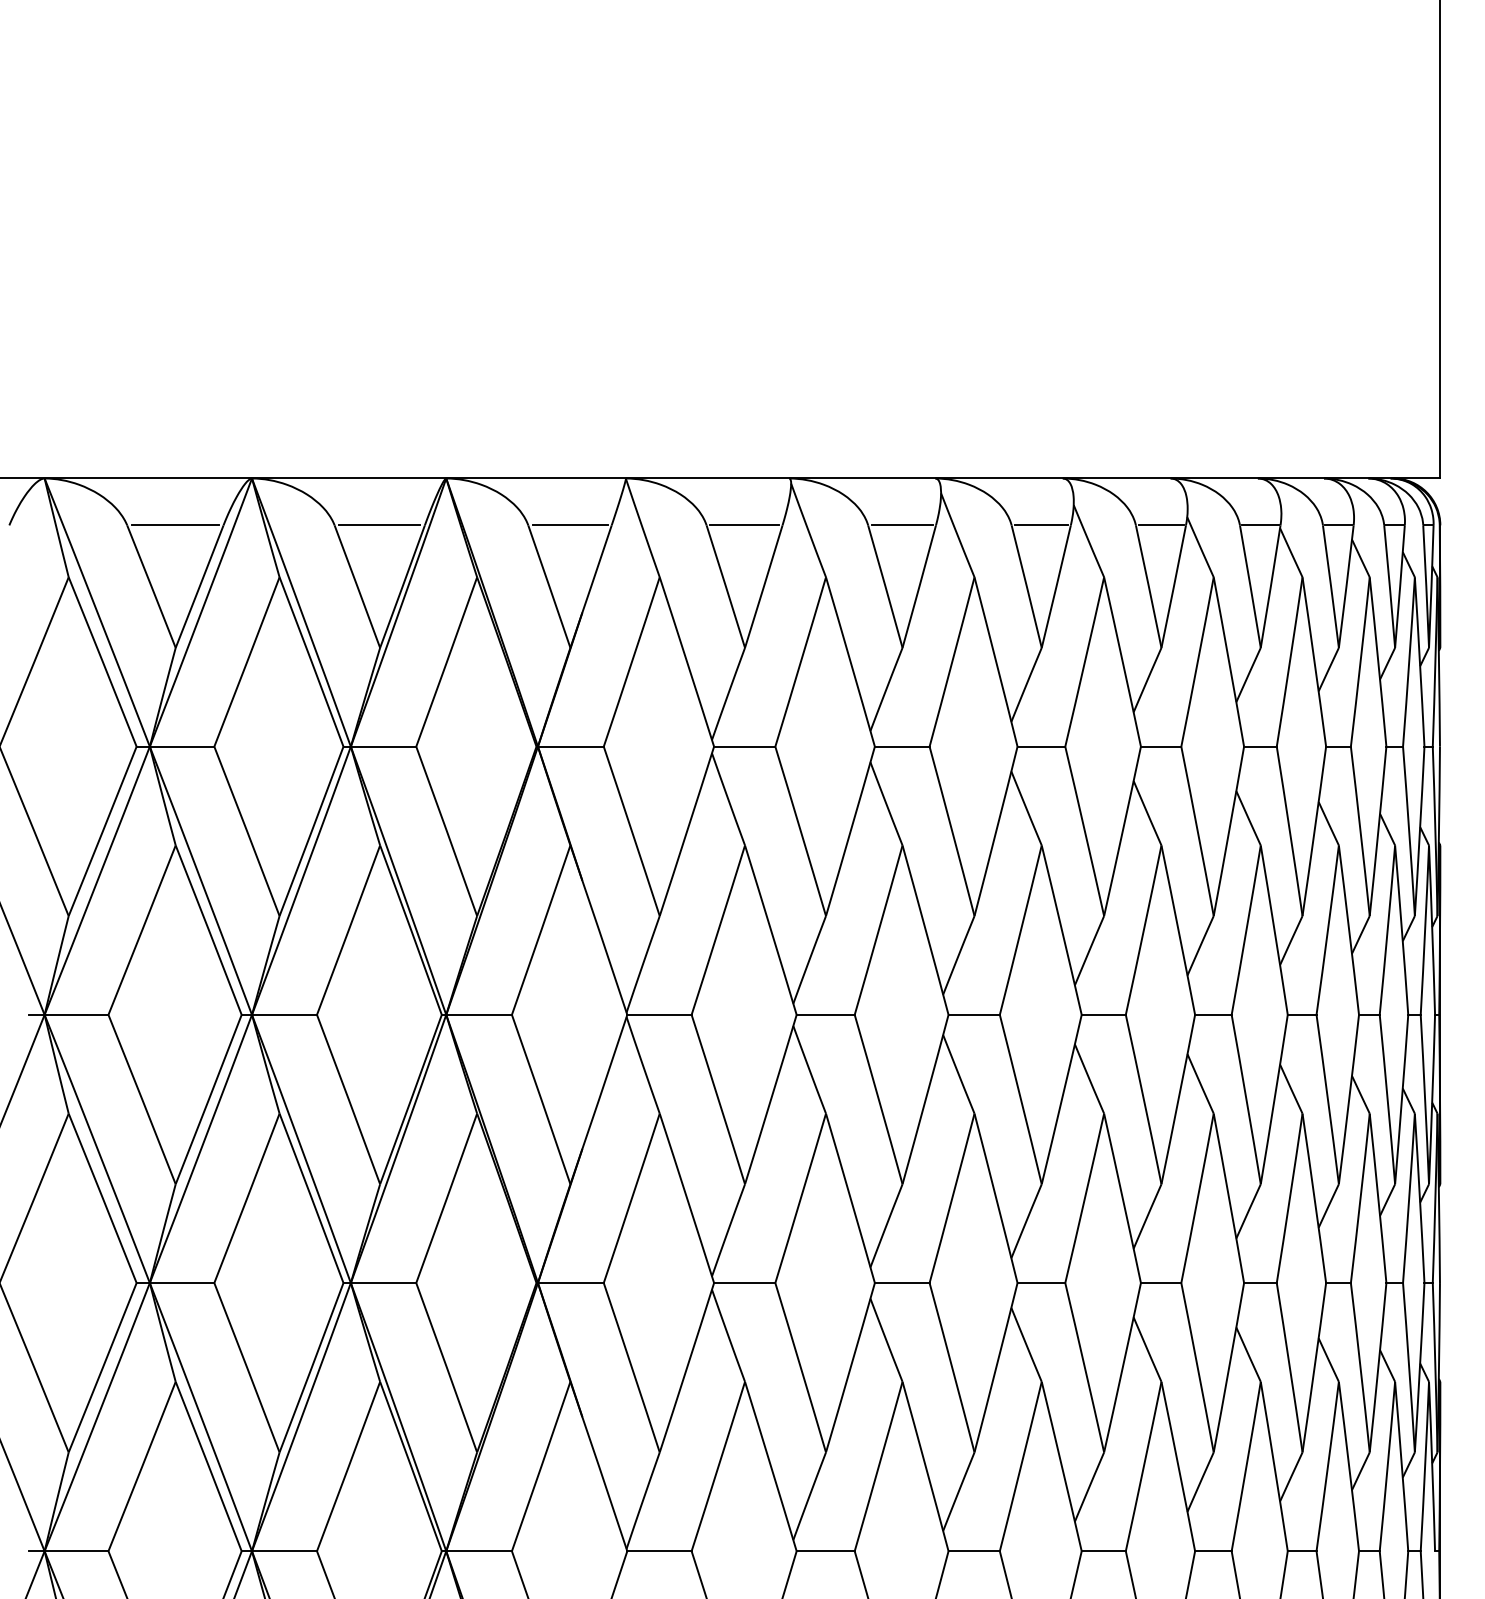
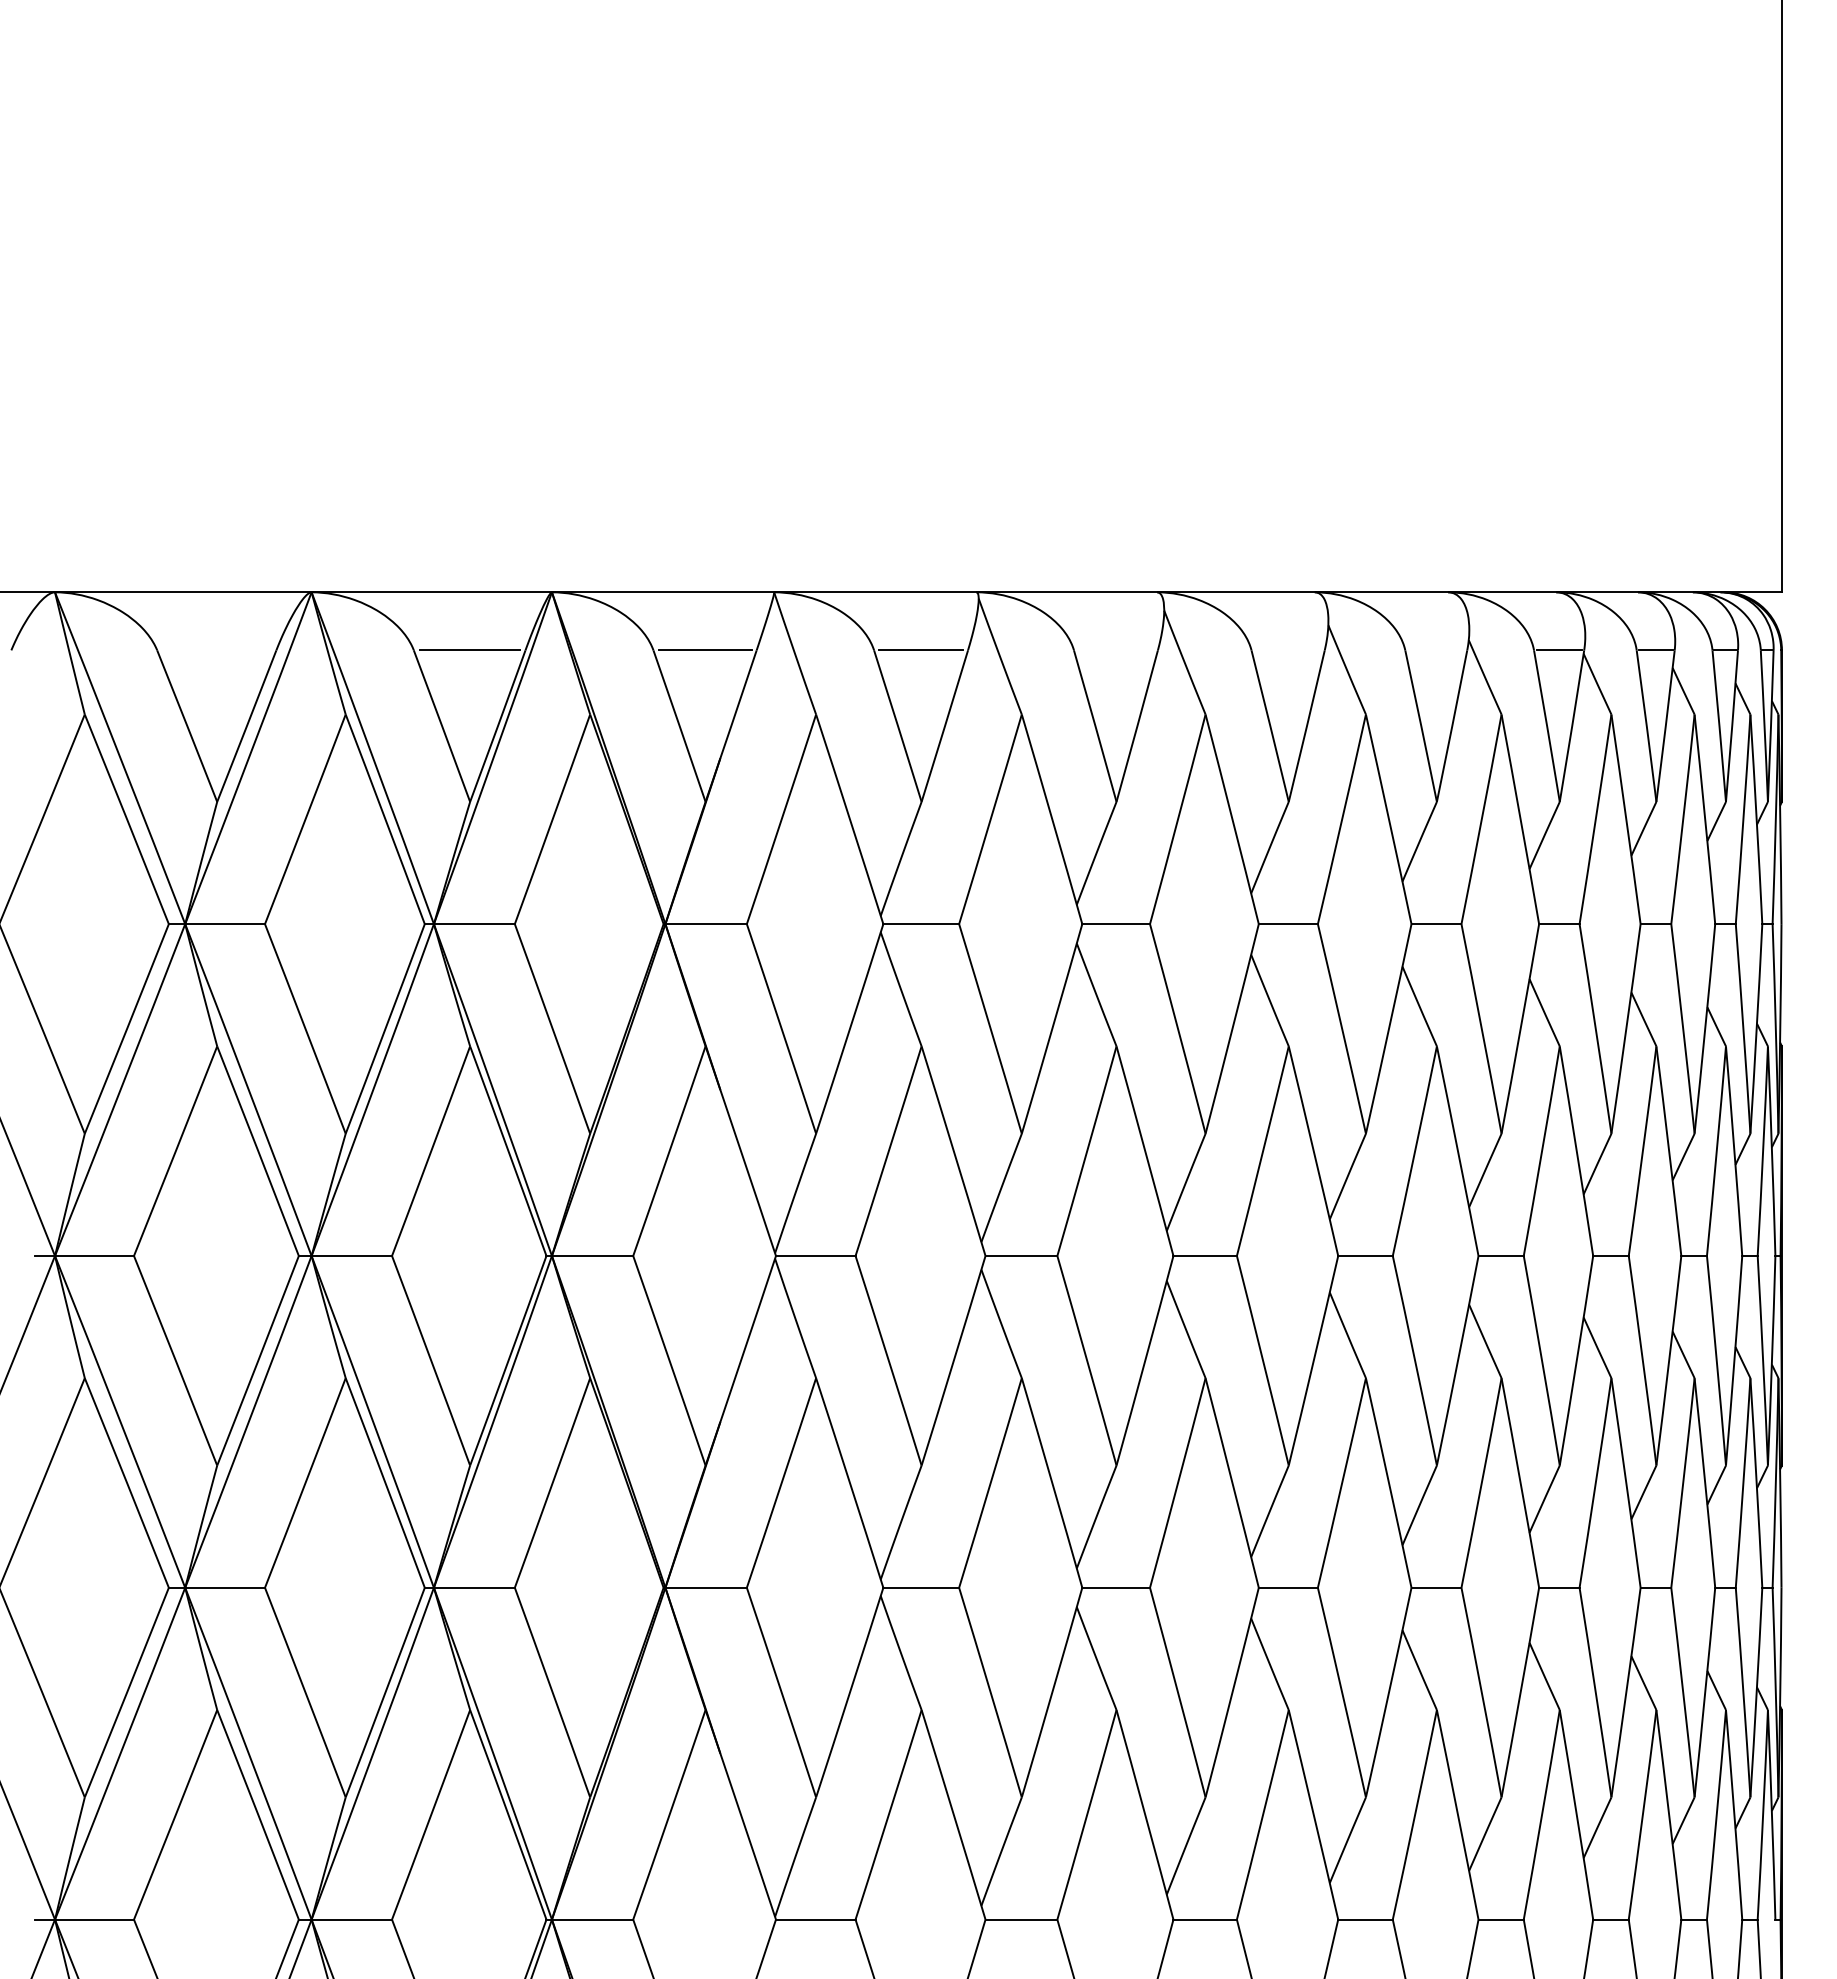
line: (175, 525) -> (216, 650), removed
line: (901, 525) -> (1115, 650), removed
line: (1041, 525) -> (1288, 650), removed
line: (1161, 525) -> (1436, 650), removed

